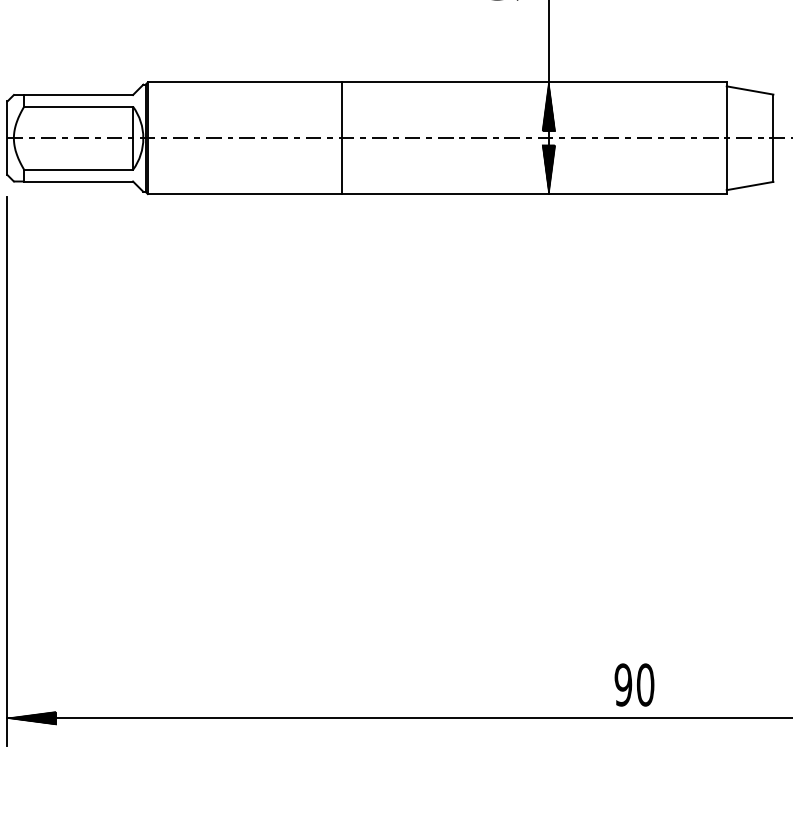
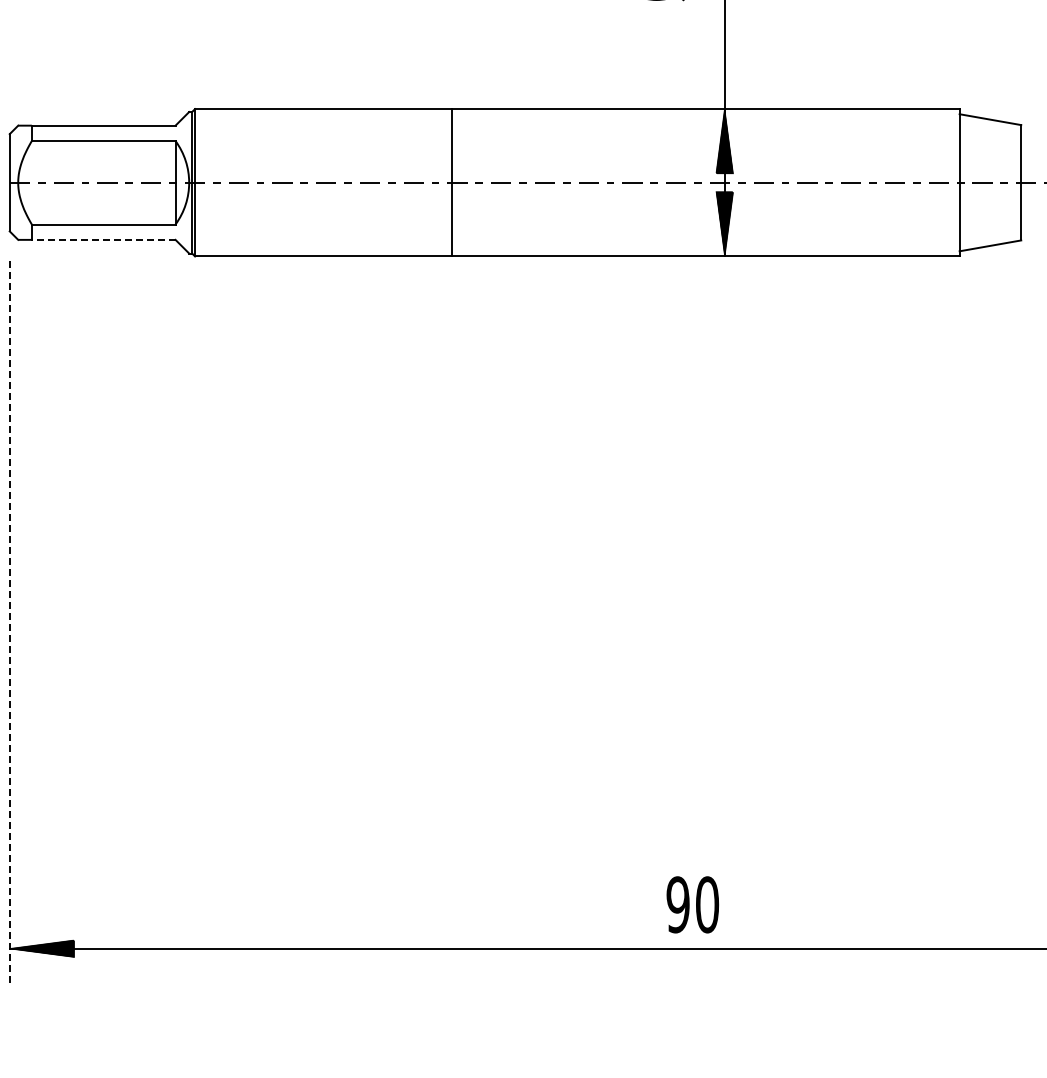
line: (78, 181) -> (103, 239), solid -> dashed
line: (7, 471) -> (9, 623), solid -> dashed
text: (634, 684) -> (692, 904), moved

